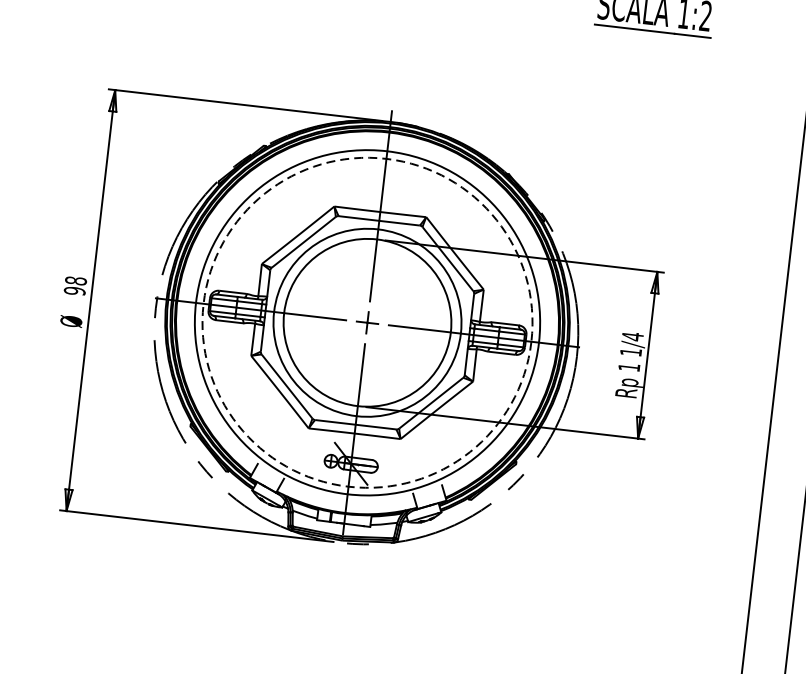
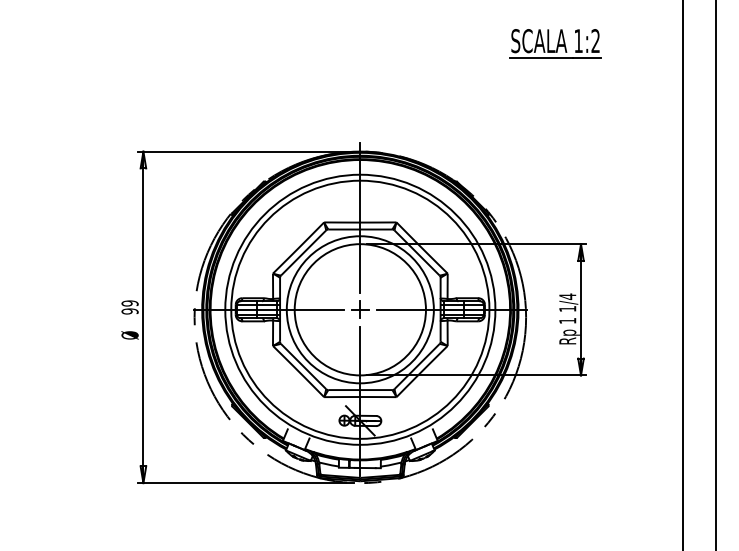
text: (75, 280) -> (129, 303), 98 -> 99
circle: (367, 322) -> (360, 309), dashed -> solid

